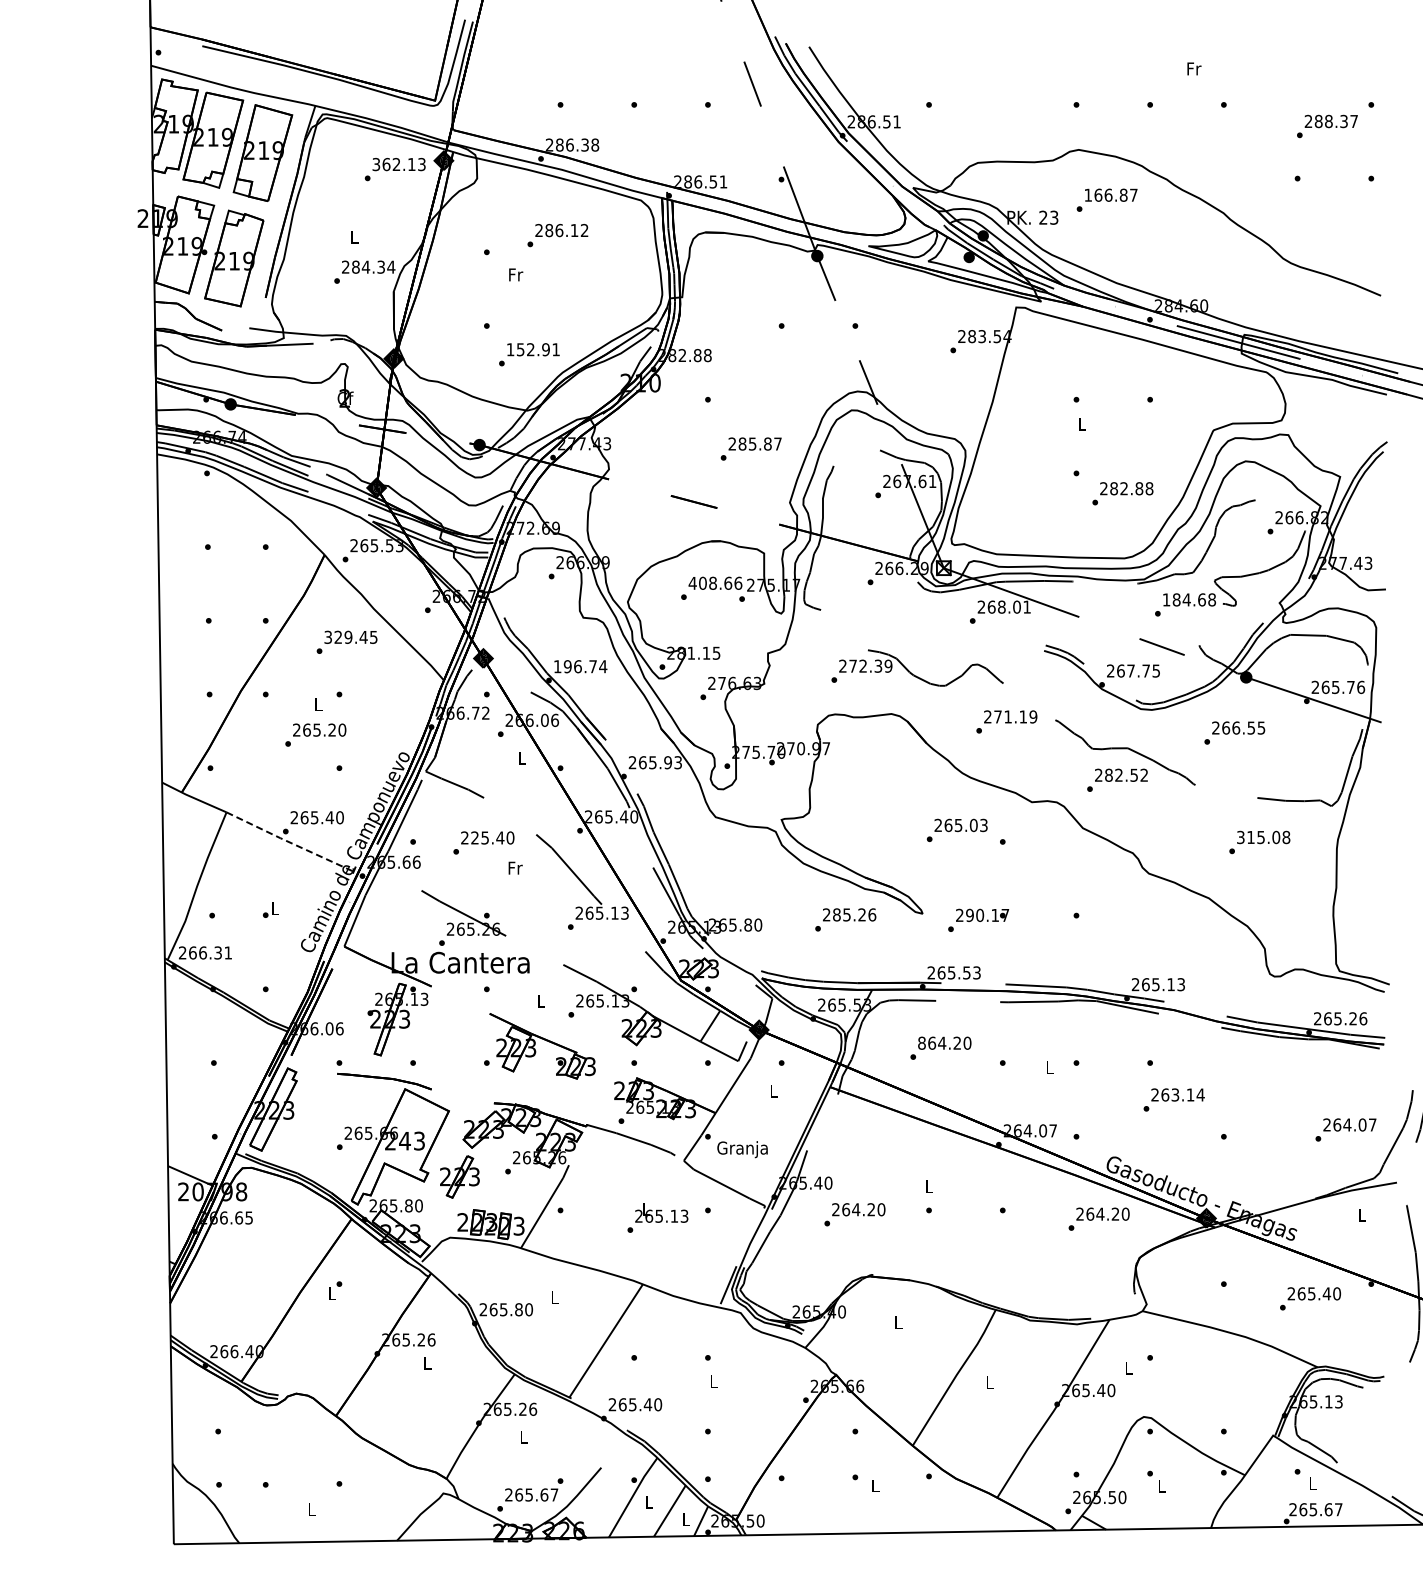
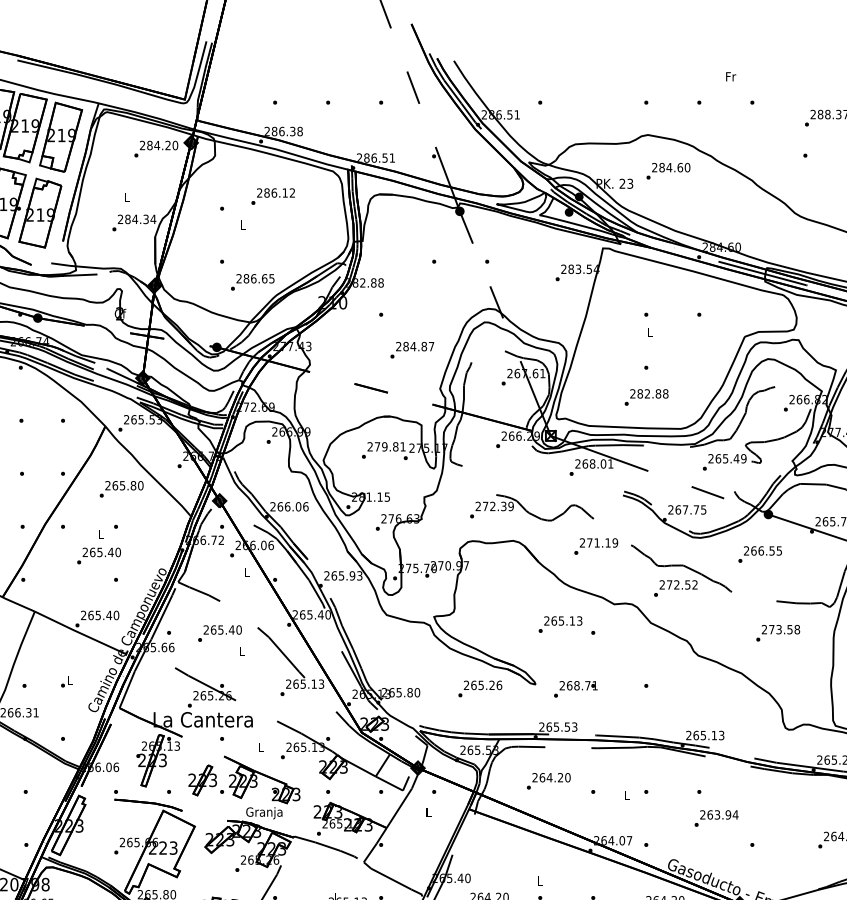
text: (398, 164) -> (158, 145), 362.13 -> 284.20
text: (1110, 194) -> (670, 167), 166.87 -> 284.60
text: (516, 274) -> (243, 224), Fr -> L
text: (532, 349) -> (254, 278), 152.91 -> 286.65
text: (752, 443) -> (413, 346), 285.87 -> 284.87
text: (1122, 493) -> (646, 397), moved
text: (715, 582) -> (386, 446), 408.66 -> 279.81
text: (1189, 599) -> (727, 458), 184.68 -> 265.49
text: (350, 636) -> (124, 485), 329.45 -> 265.80
text: (580, 666) -> (289, 506), 196.74 -> 266.06
text: (332, 729) -> (111, 551), 265.20 -> 265.40
text: (1108, 774) -> (669, 584), 282.52 -> 272.52
text: (973, 825) -> (572, 621), 265.03 -> 265.13
text: (475, 837) -> (213, 629), 225.40 -> 265.40
text: (1258, 837) -> (777, 629), 315.08 -> 273.58
line: (289, 842) -> (80, 633), dashed -> solid
text: (515, 867) -> (242, 651), Fr -> L
text: (836, 914) -> (473, 685), 285.26 -> 265.26
text: (987, 915) -> (582, 685), 290.17 -> 268.71
text: (921, 1042) -> (534, 777), 864.20 -> 264.20
text: (1190, 1094) -> (728, 814), 263.14 -> 263.94
text: (404, 1140) -> (162, 847), 243 -> 223
text: (742, 1149) -> (264, 813), moved
part: (459, 1176) -> (202, 780), moved

